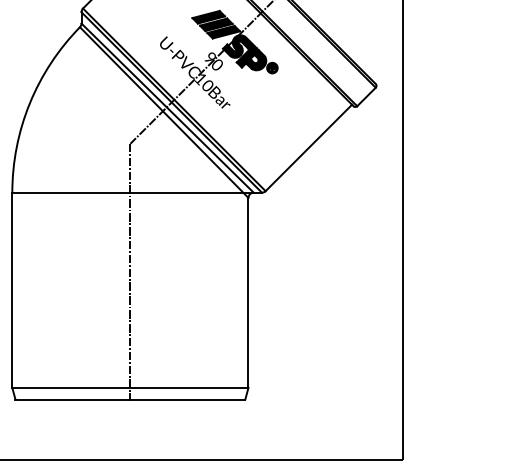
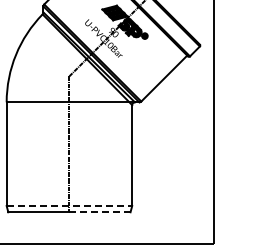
line: (130, 388) -> (69, 206), solid -> dashed
line: (186, 399) -> (99, 212), solid -> dashed

